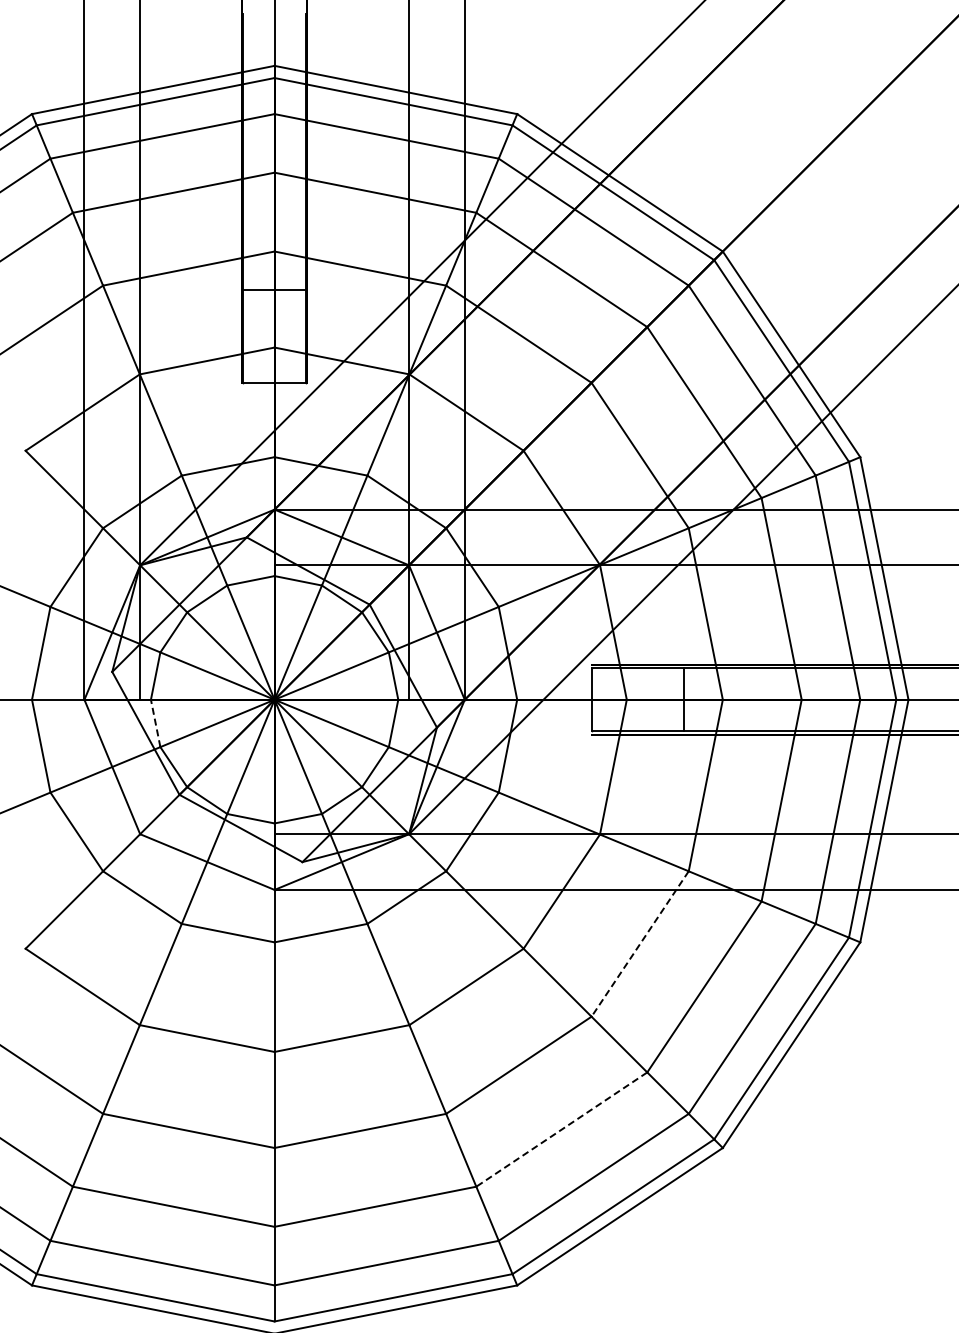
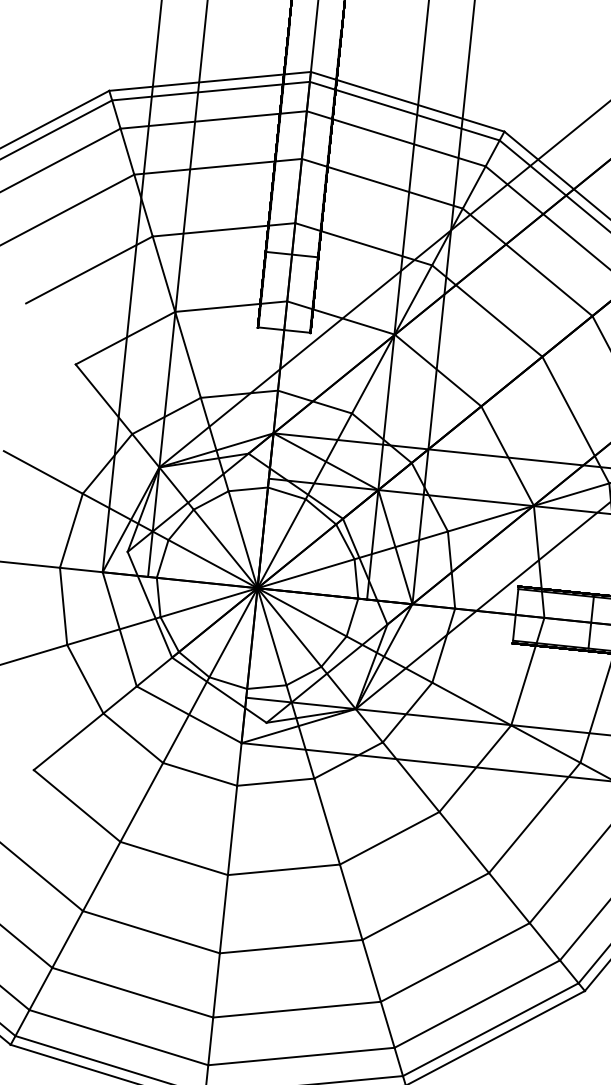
line: (155, 722) -> (158, 596), dashed -> solid
line: (639, 944) -> (534, 818), dashed -> solid
line: (561, 1129) -> (455, 962), dashed -> solid

